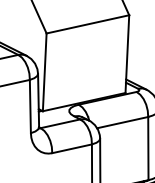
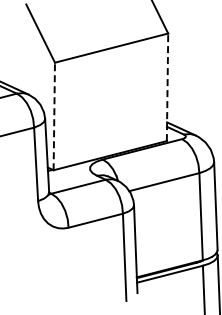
line: (127, 54) -> (167, 87), solid -> dashed
line: (44, 72) -> (54, 116), solid -> dashed

